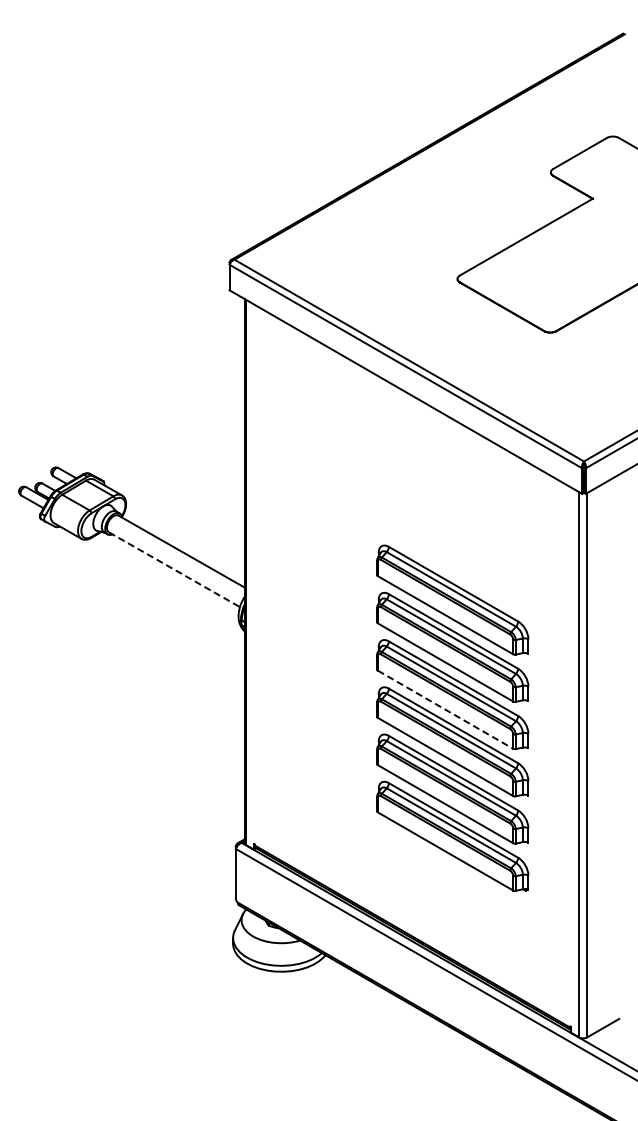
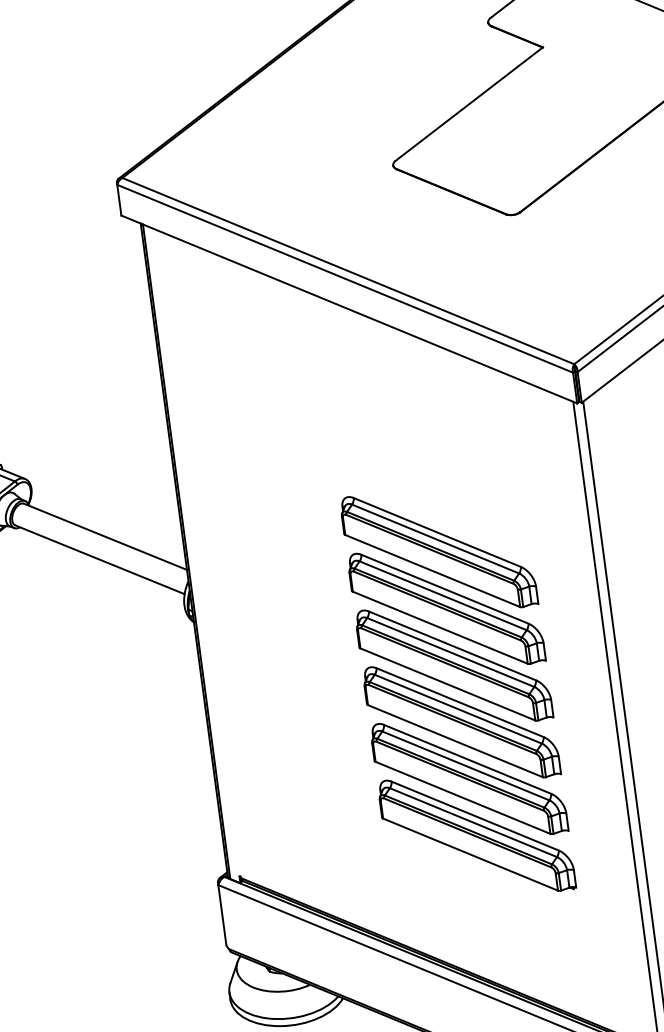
line: (174, 569) -> (100, 559), dashed -> solid
line: (445, 709) -> (447, 684), dashed -> solid

